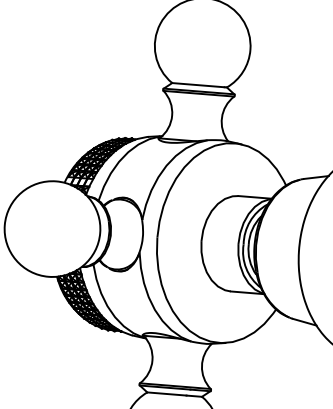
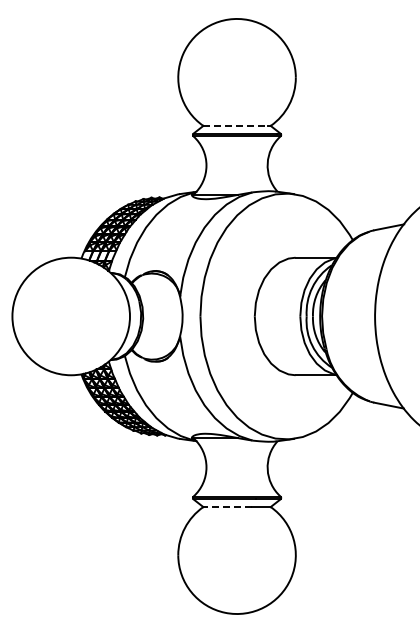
line: (199, 84) -> (236, 125), solid -> dashed
line: (166, 394) -> (227, 507), solid -> dashed

